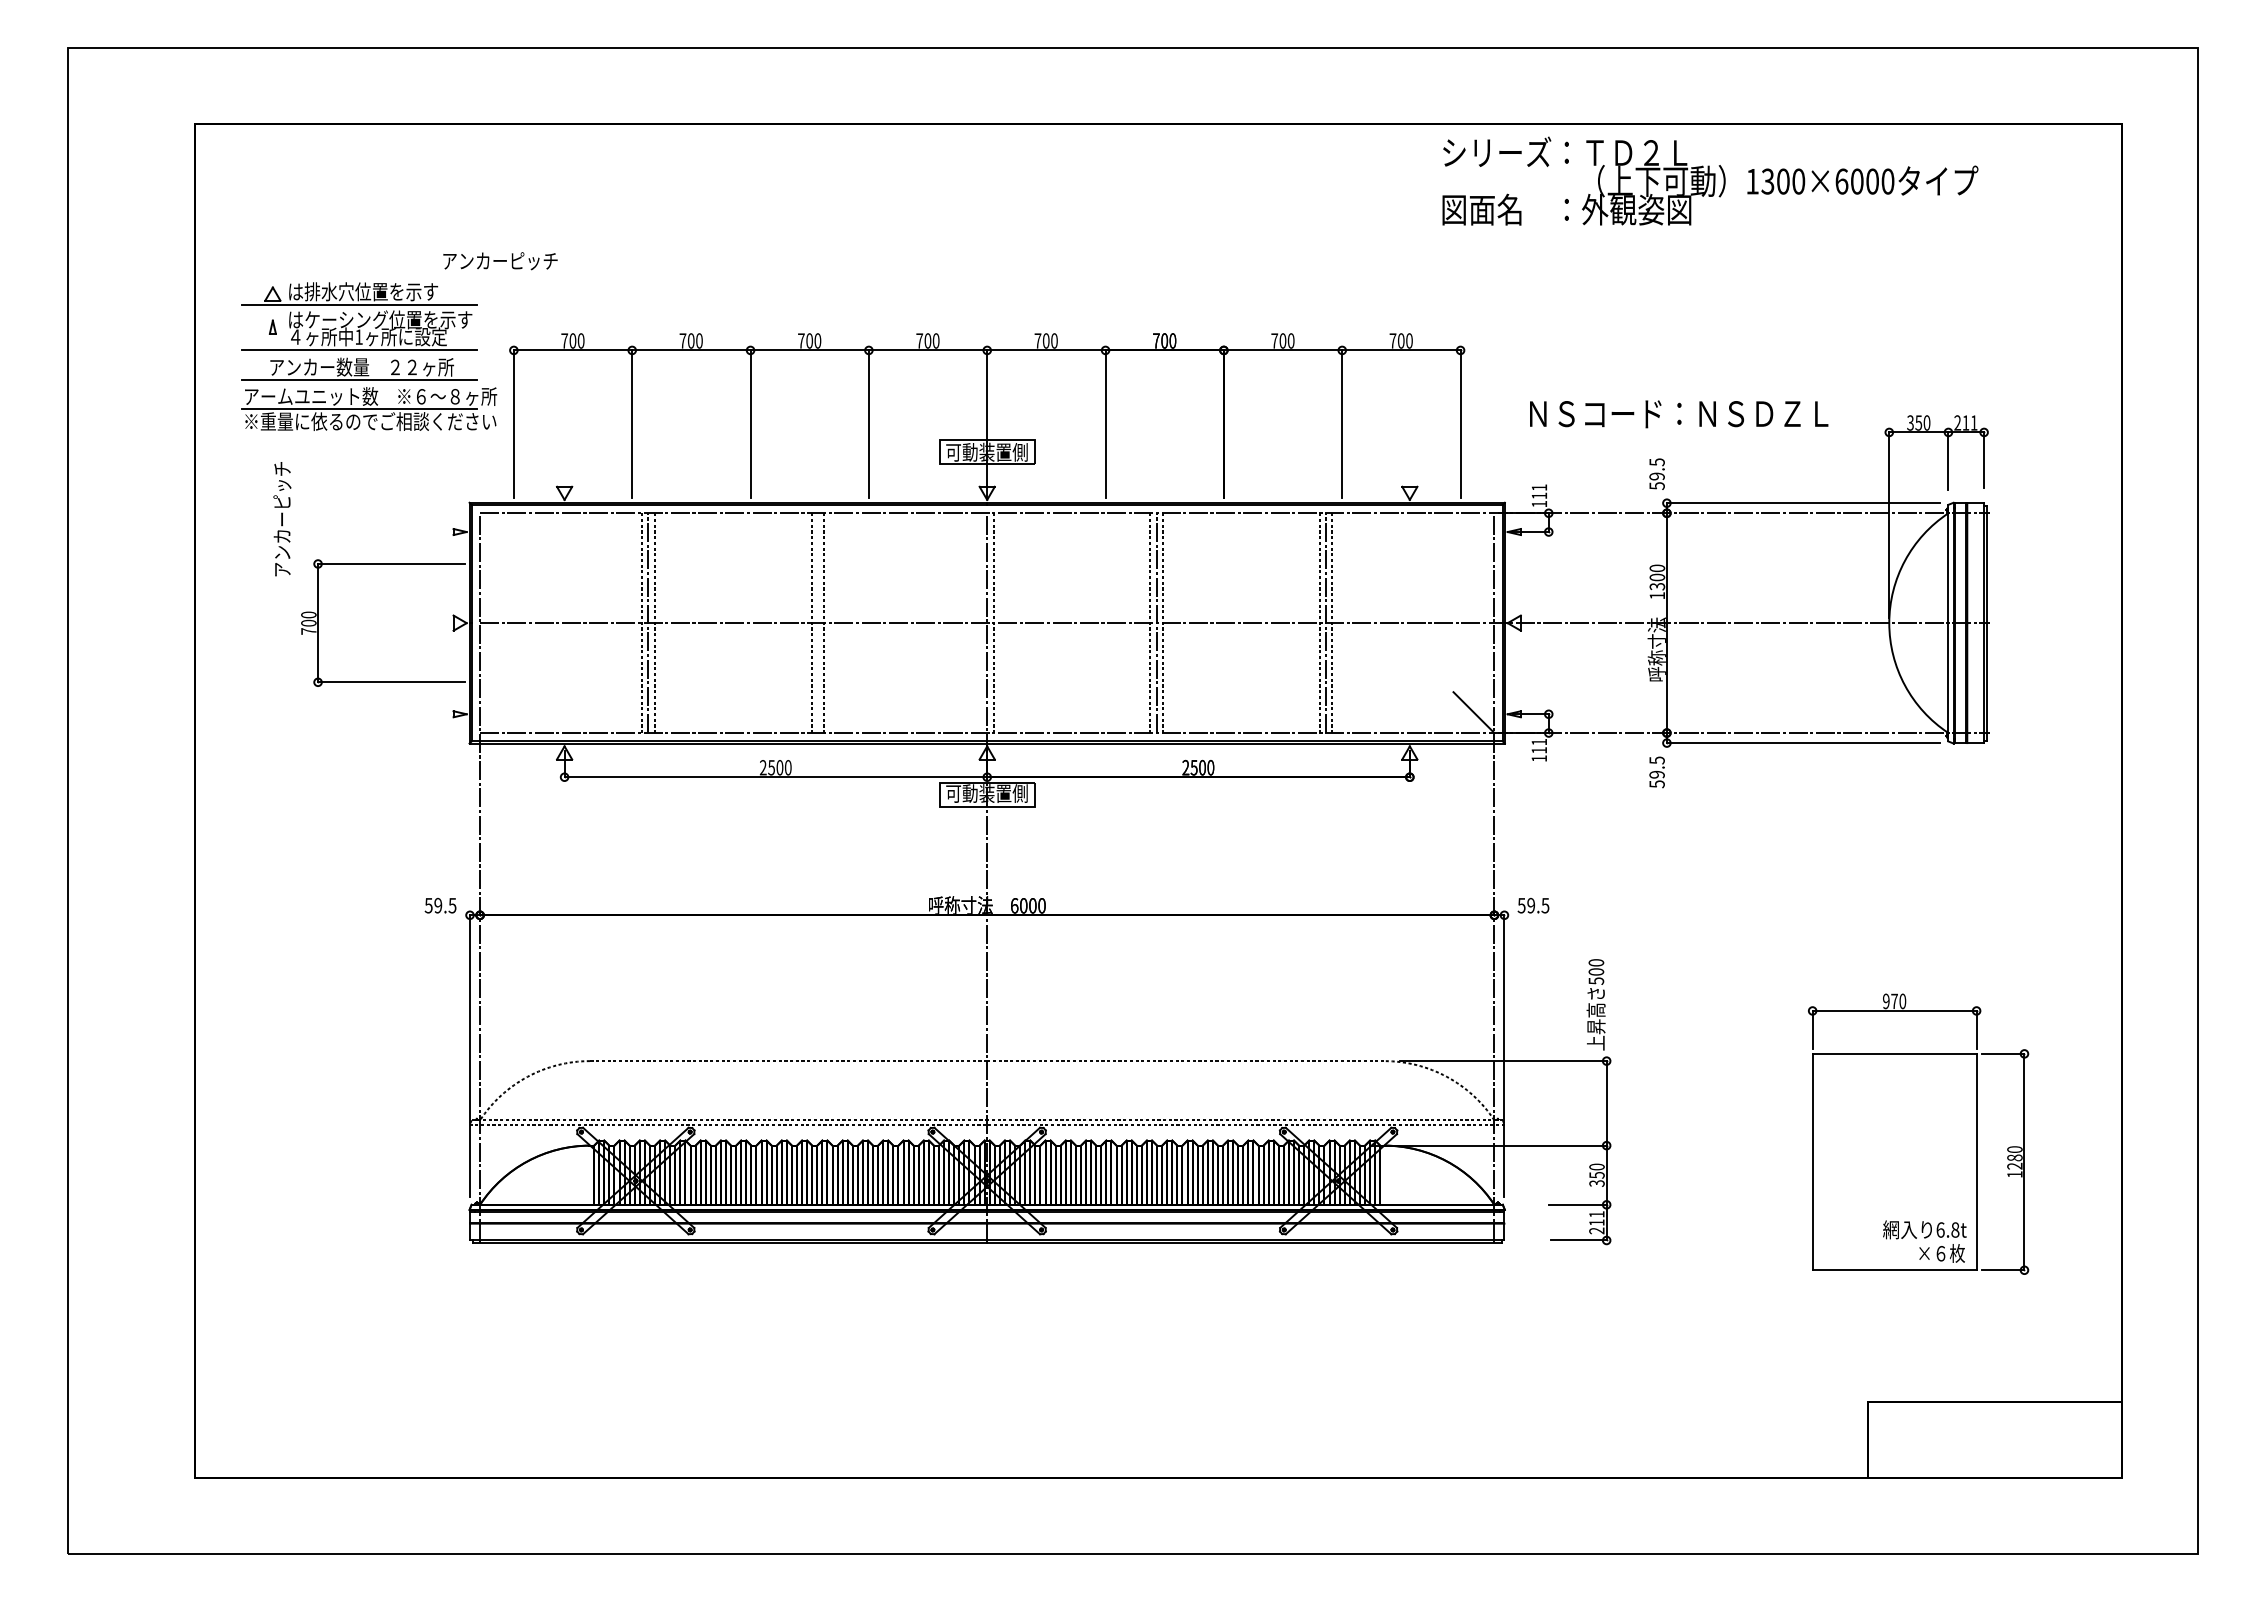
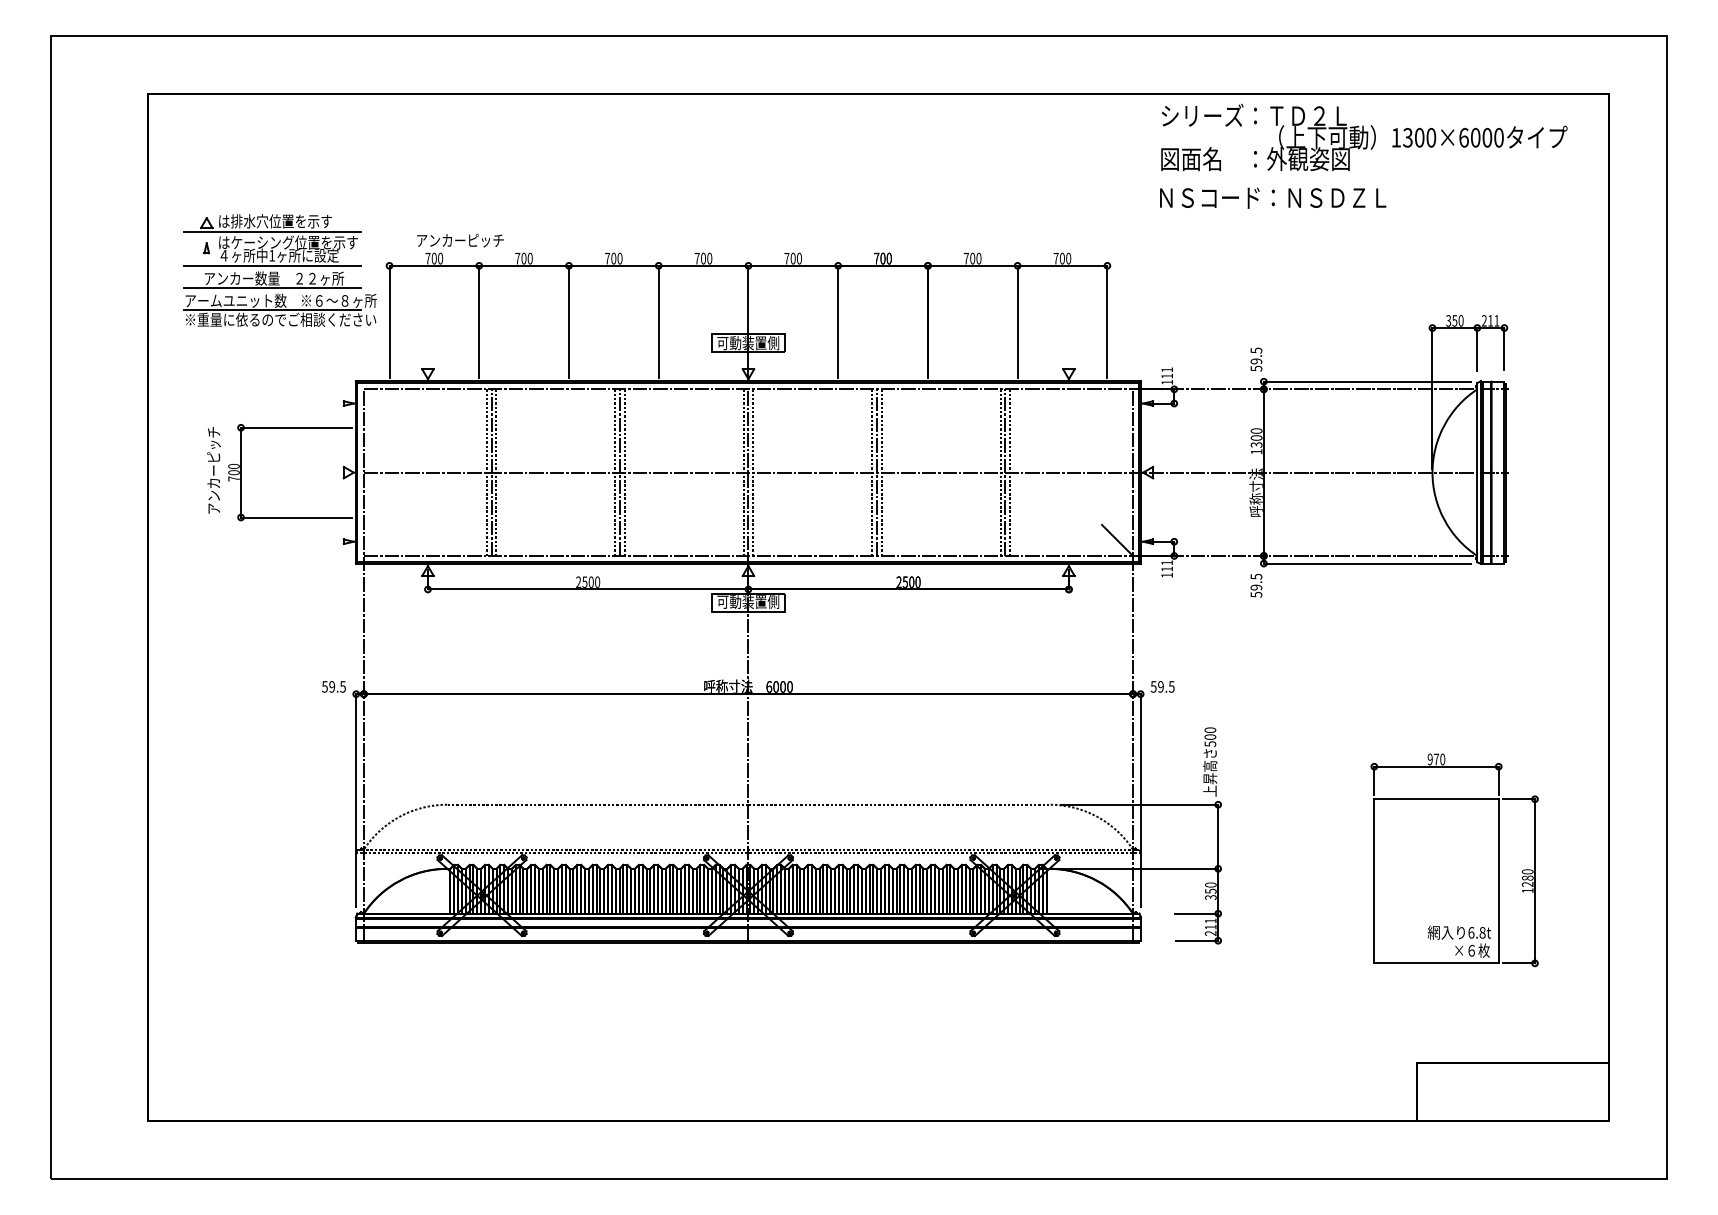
text: (1710, 180) -> (1364, 136), moved
text: (500, 261) -> (460, 240), moved
text: (1679, 414) -> (1273, 198), moved
text: (282, 519) -> (214, 470), moved
line: (817, 623) -> (619, 472), added
line: (980, 623) -> (743, 472), added

